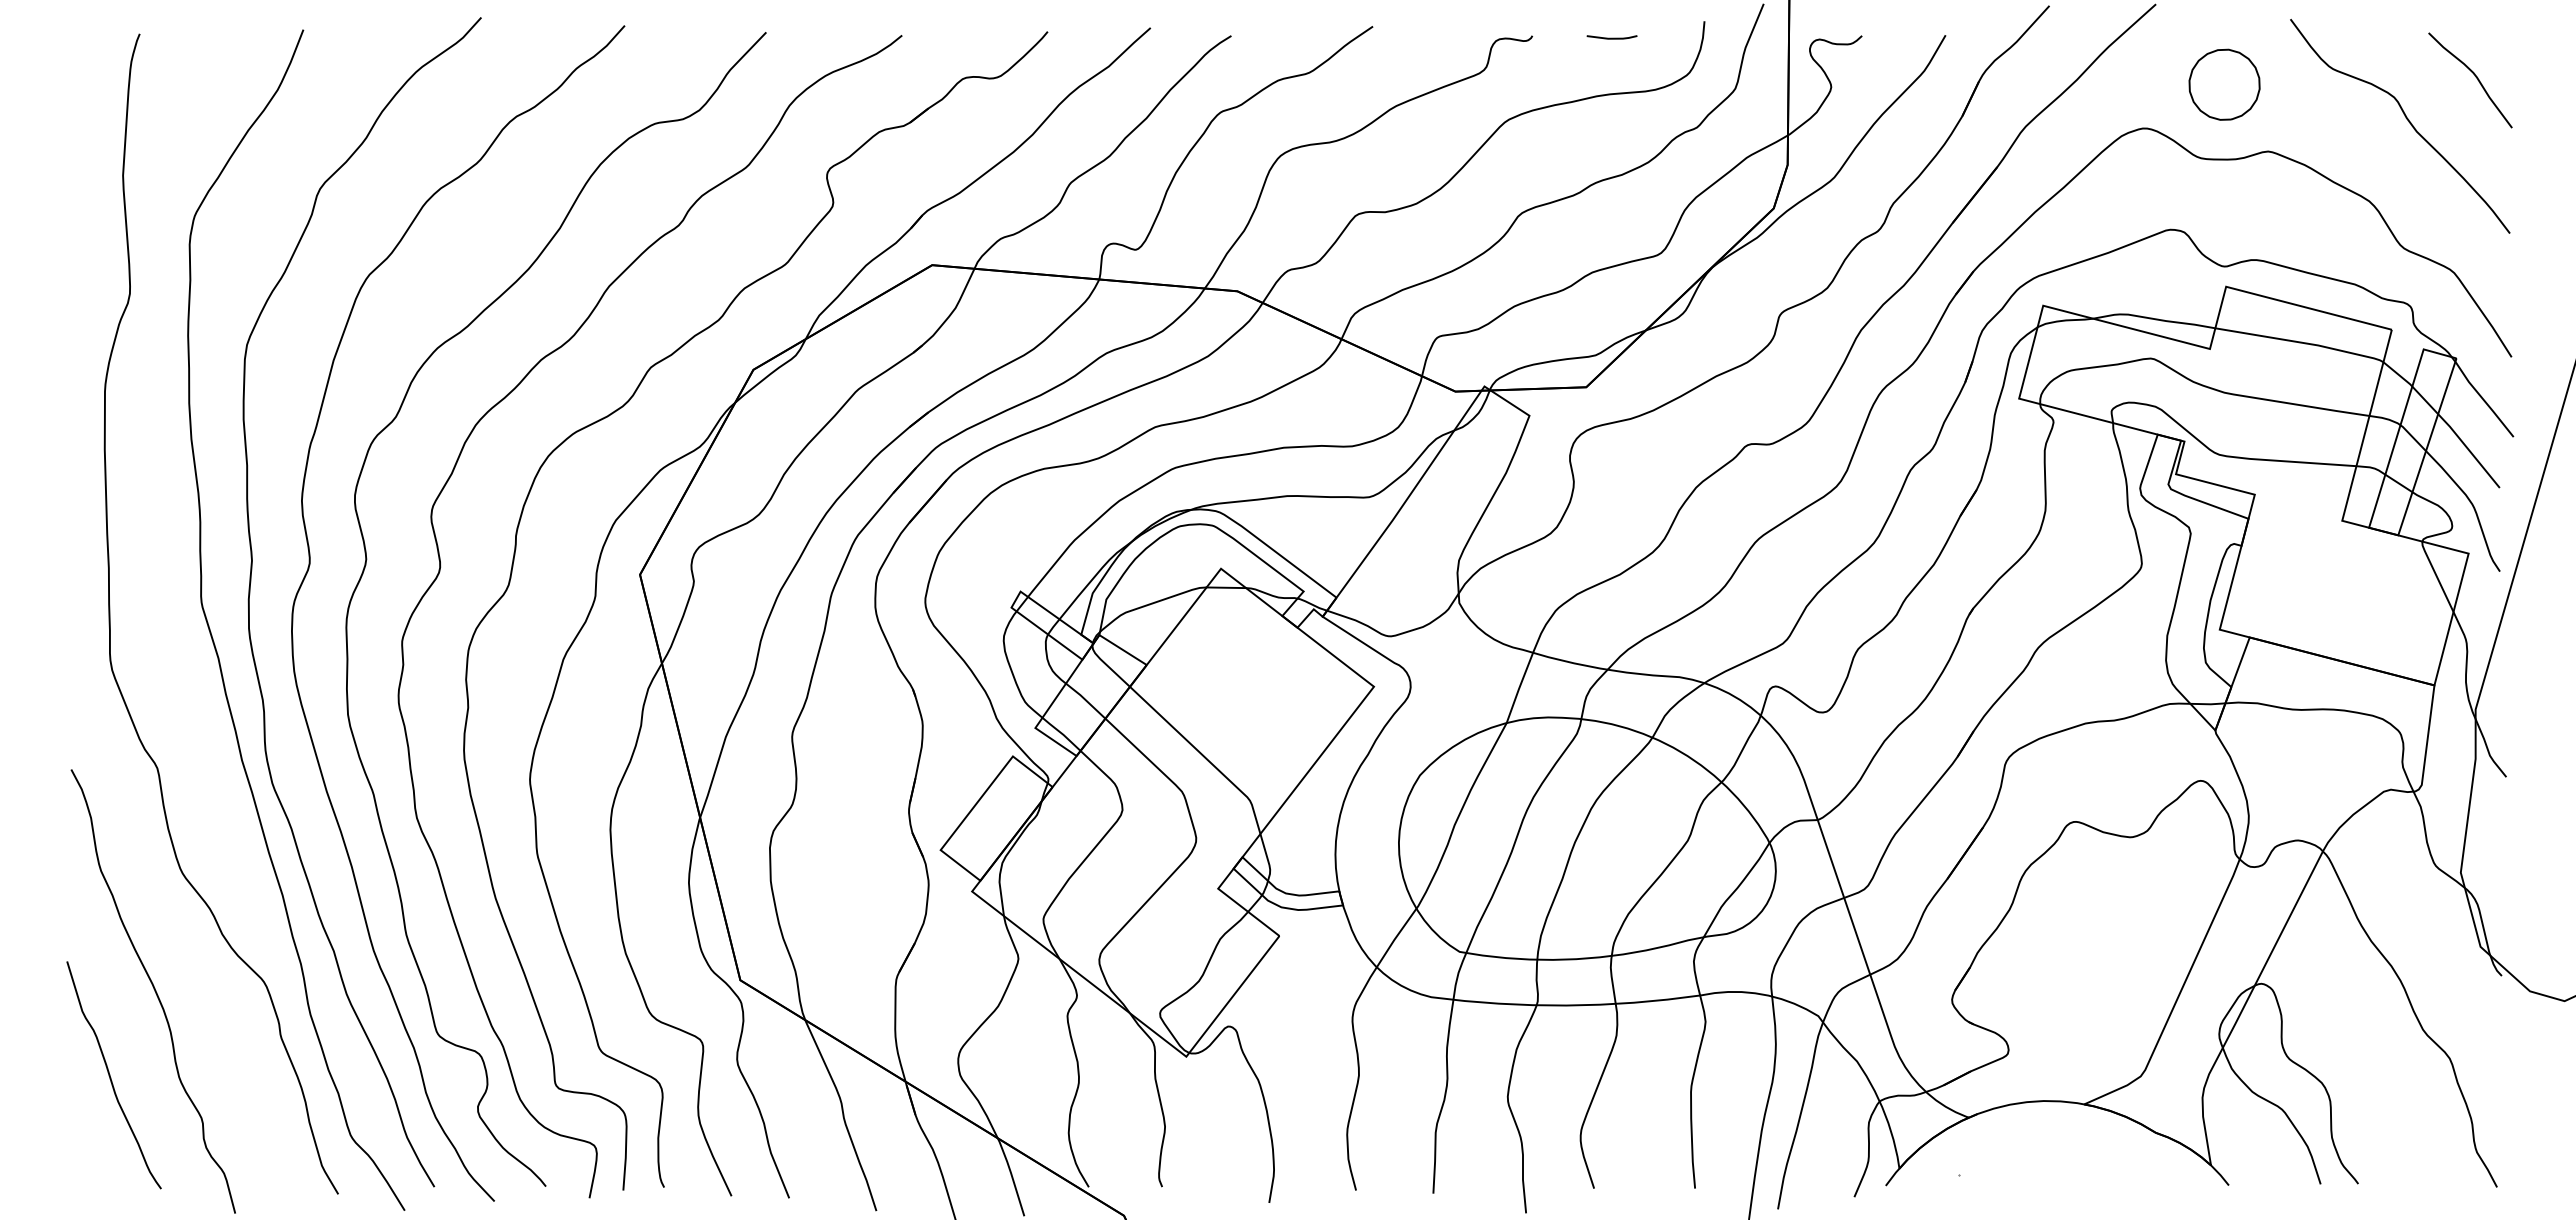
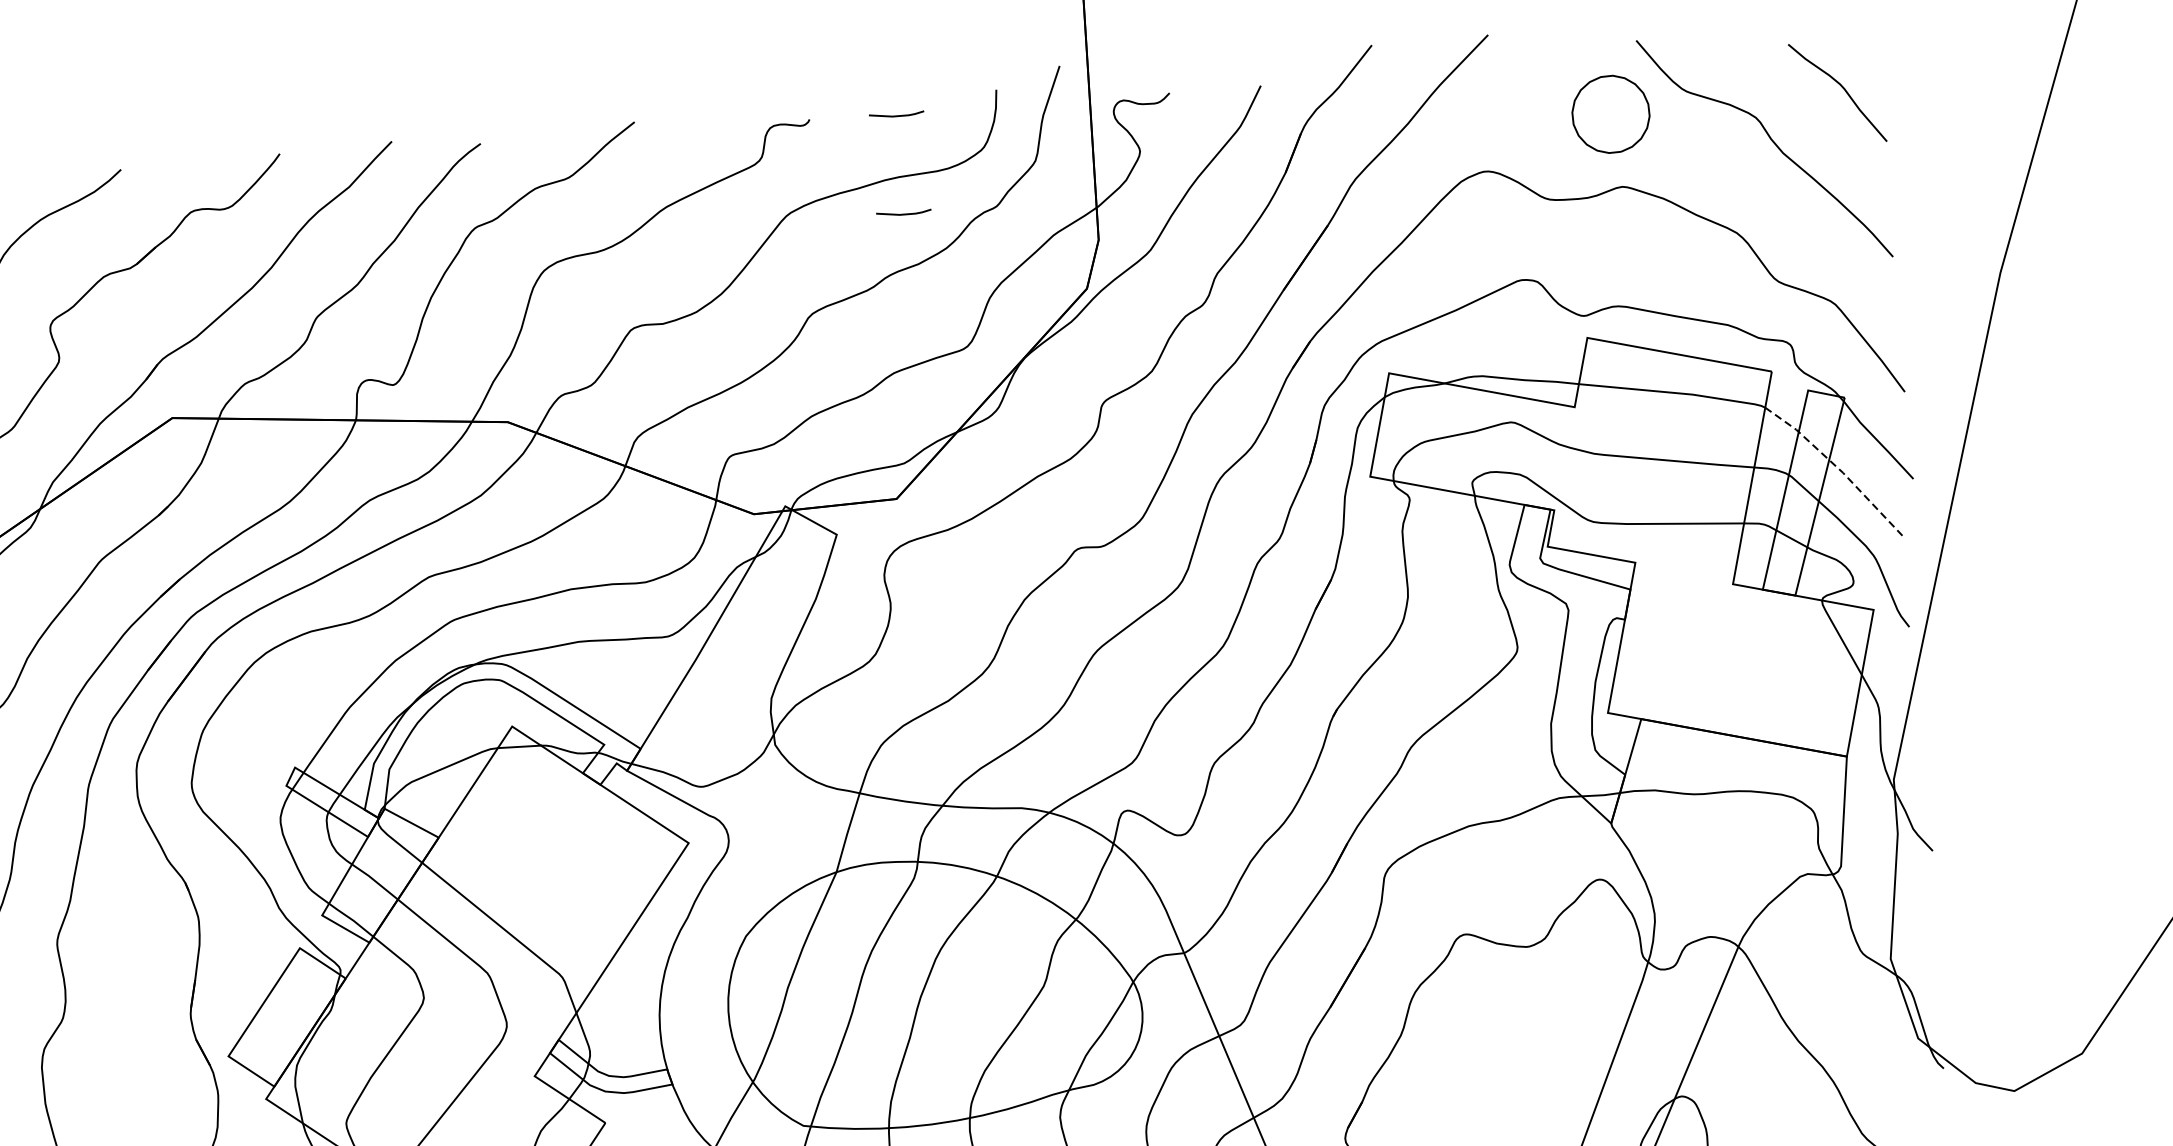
part: (2224, 84) -> (1610, 114), moved
line: (1611, 127) -> (903, 213), added
line: (2445, 421) -> (1837, 467), solid -> dashed

